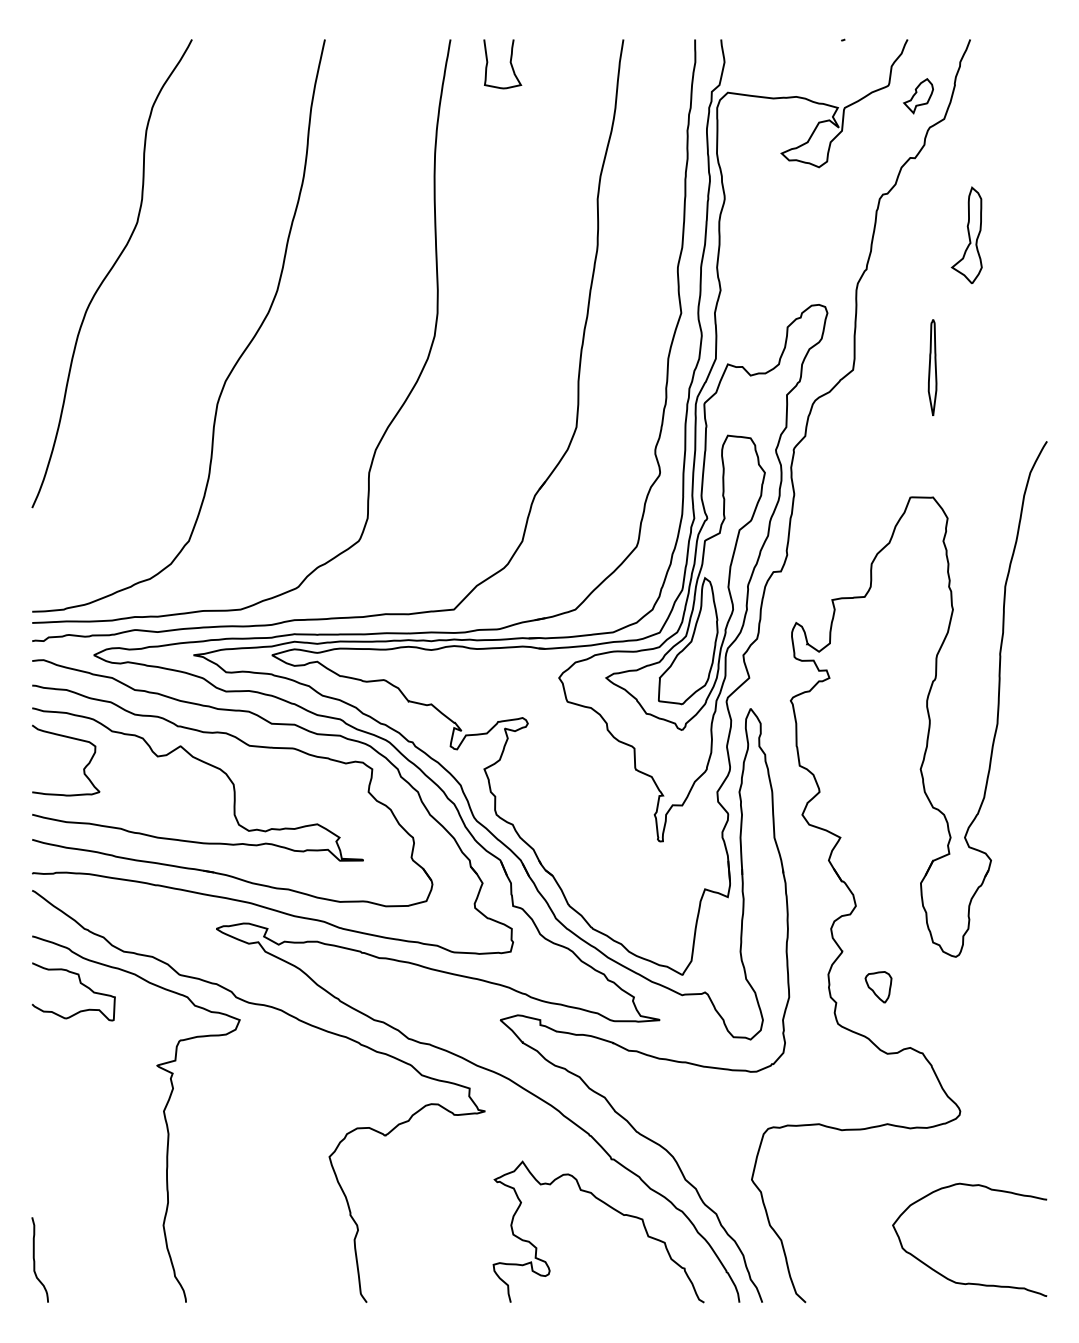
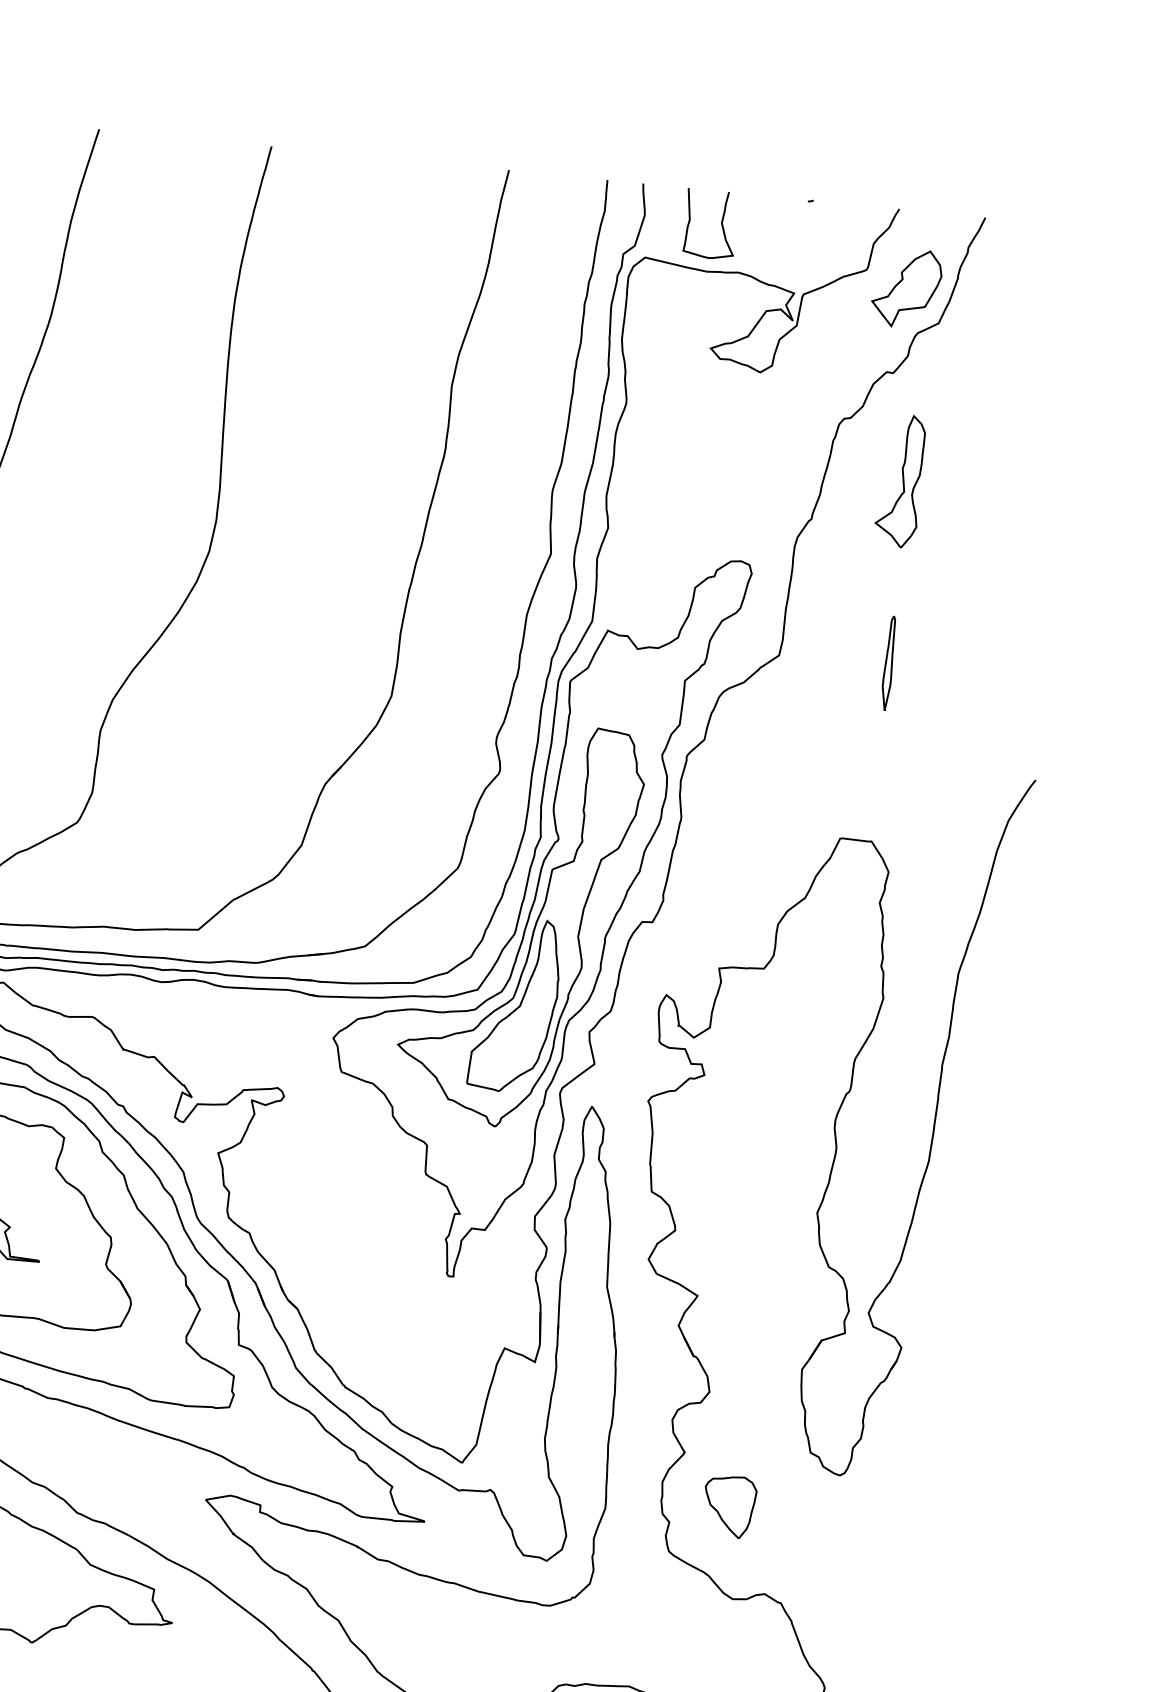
curve: (509, 62) -> (720, 223), moved
part: (918, 95) -> (906, 287), size x1.67
part: (966, 235) -> (899, 480), moved
part: (932, 367) -> (888, 662), size x0.71
part: (878, 987) -> (729, 1506), size x1.43

